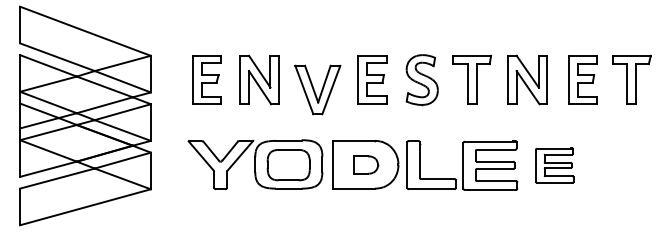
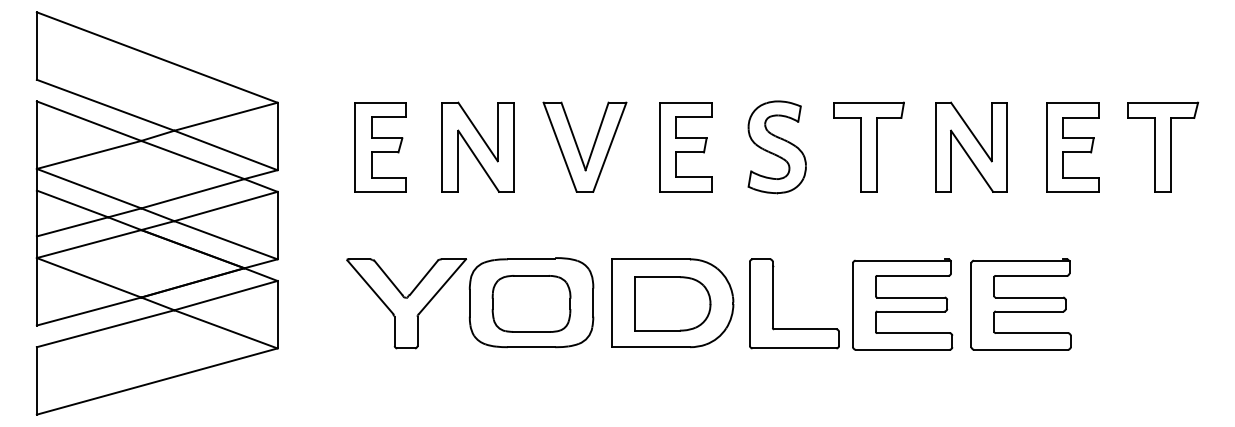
part: (317, 89) -> (584, 146), moved
part: (365, 164) -> (672, 302), size x1.67
part: (554, 165) -> (1020, 304), size x1.43

